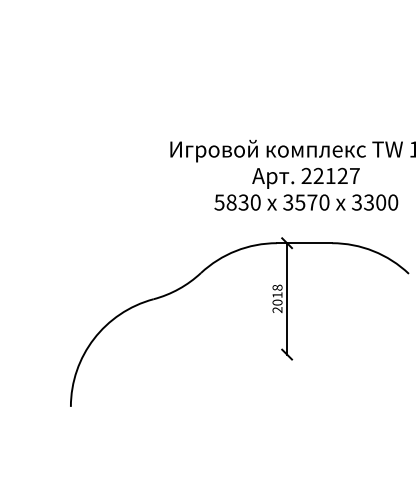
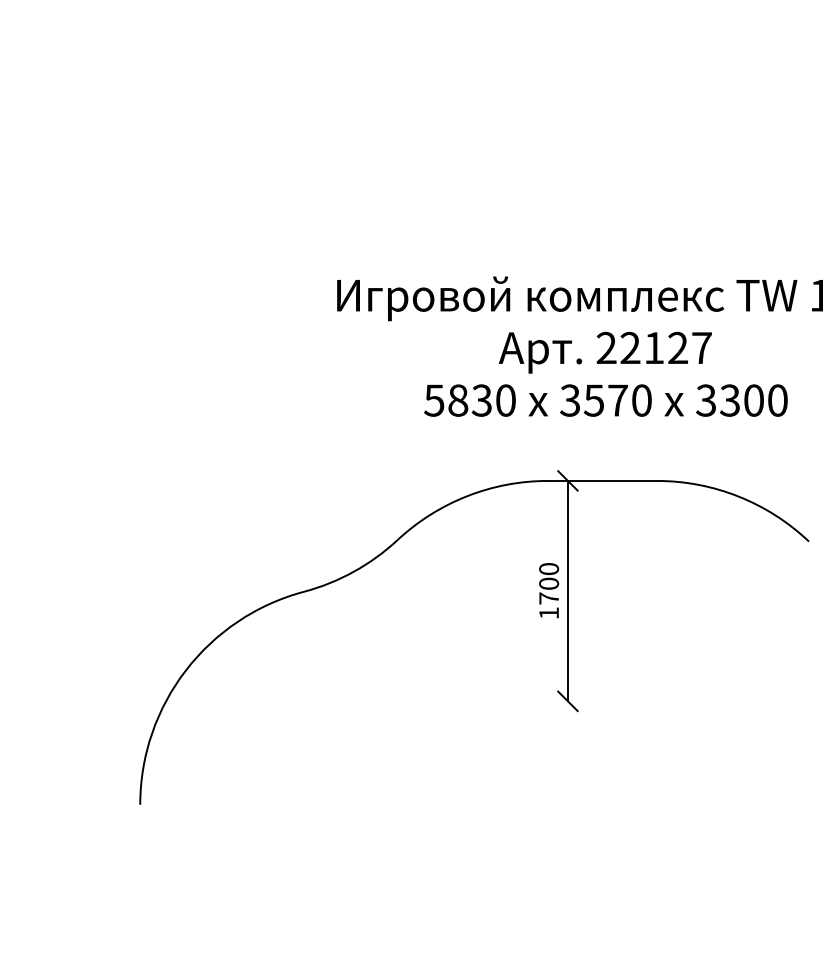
text: (277, 298) -> (548, 590), 2018 -> 1700

